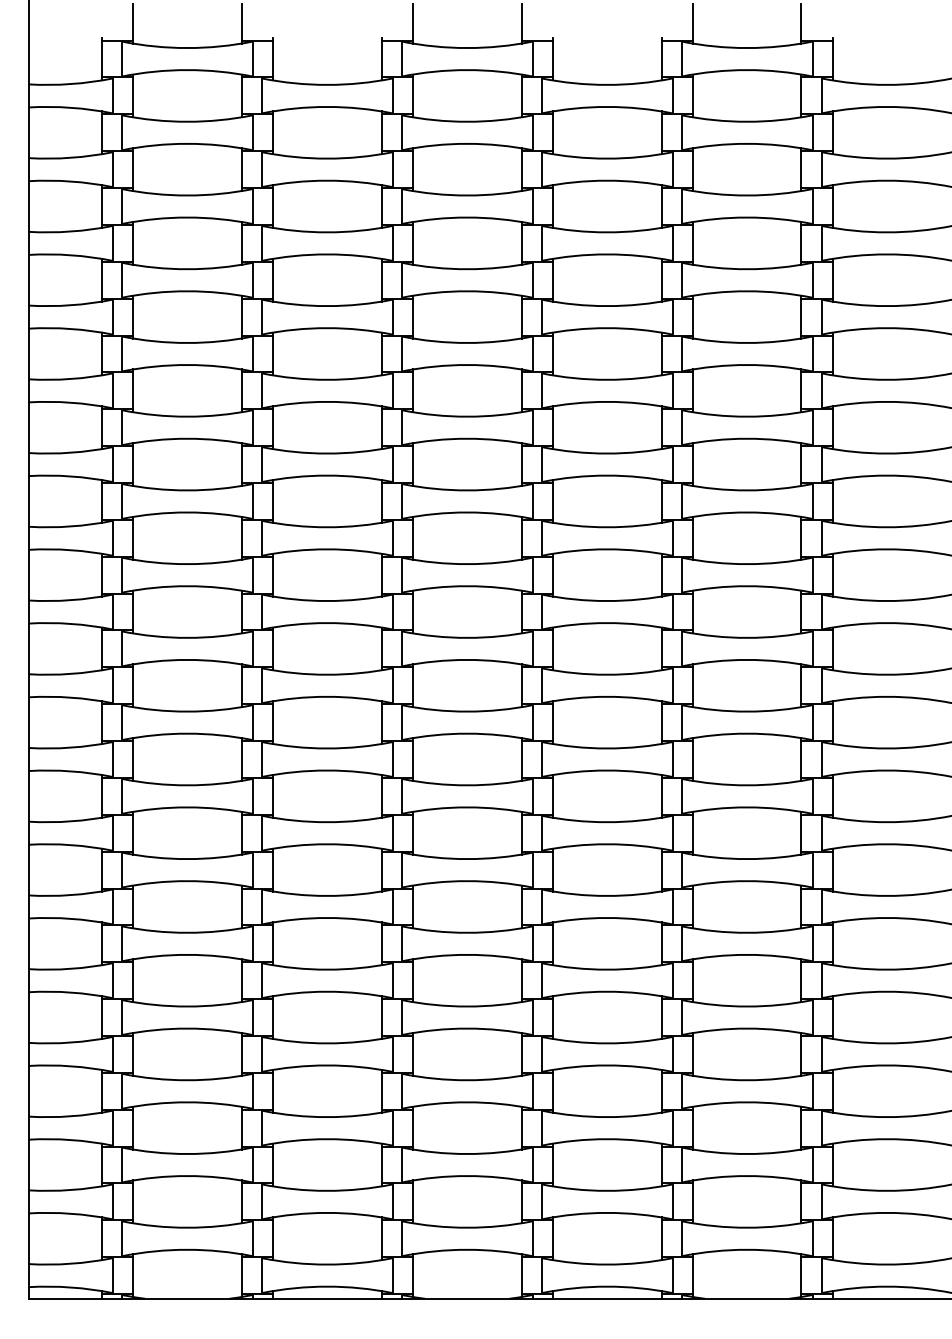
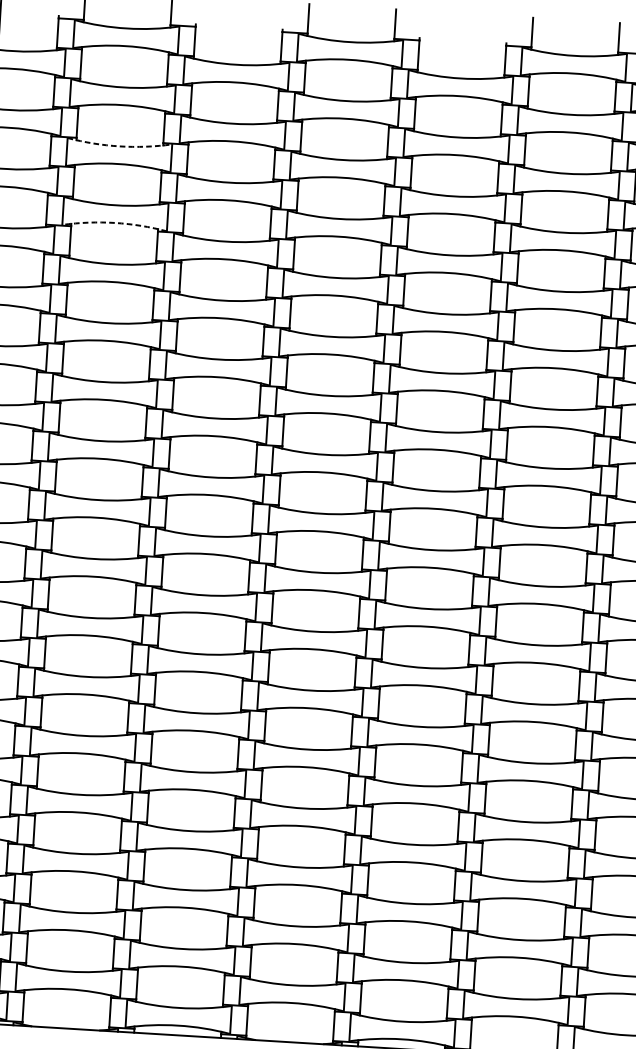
arc: (187, 195) -> (119, 146), solid -> dashed
arc: (187, 291) -> (115, 223), solid -> dashed

